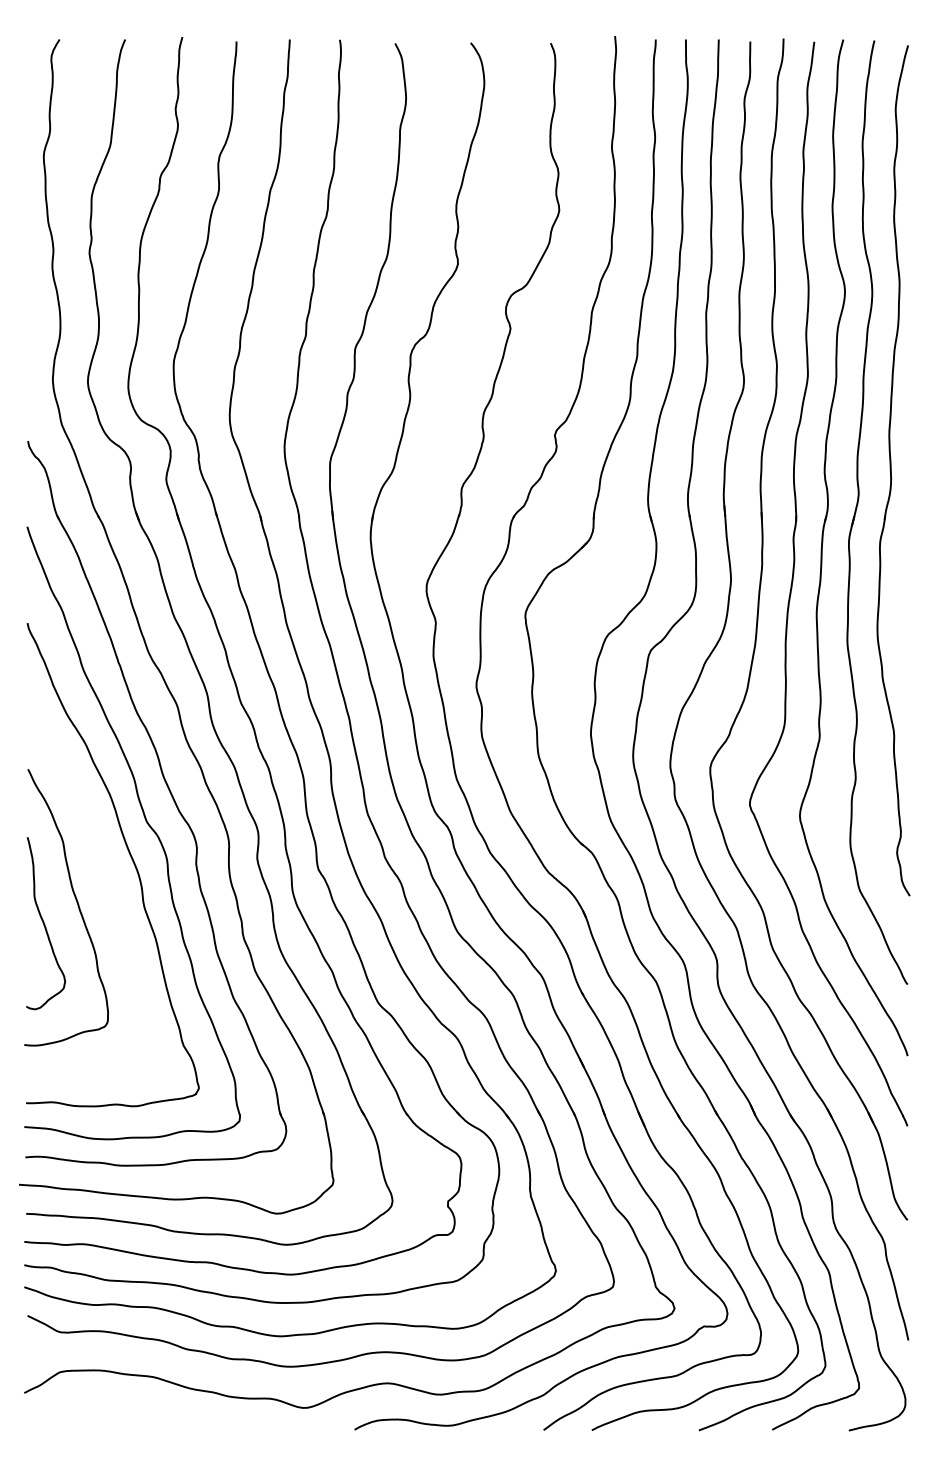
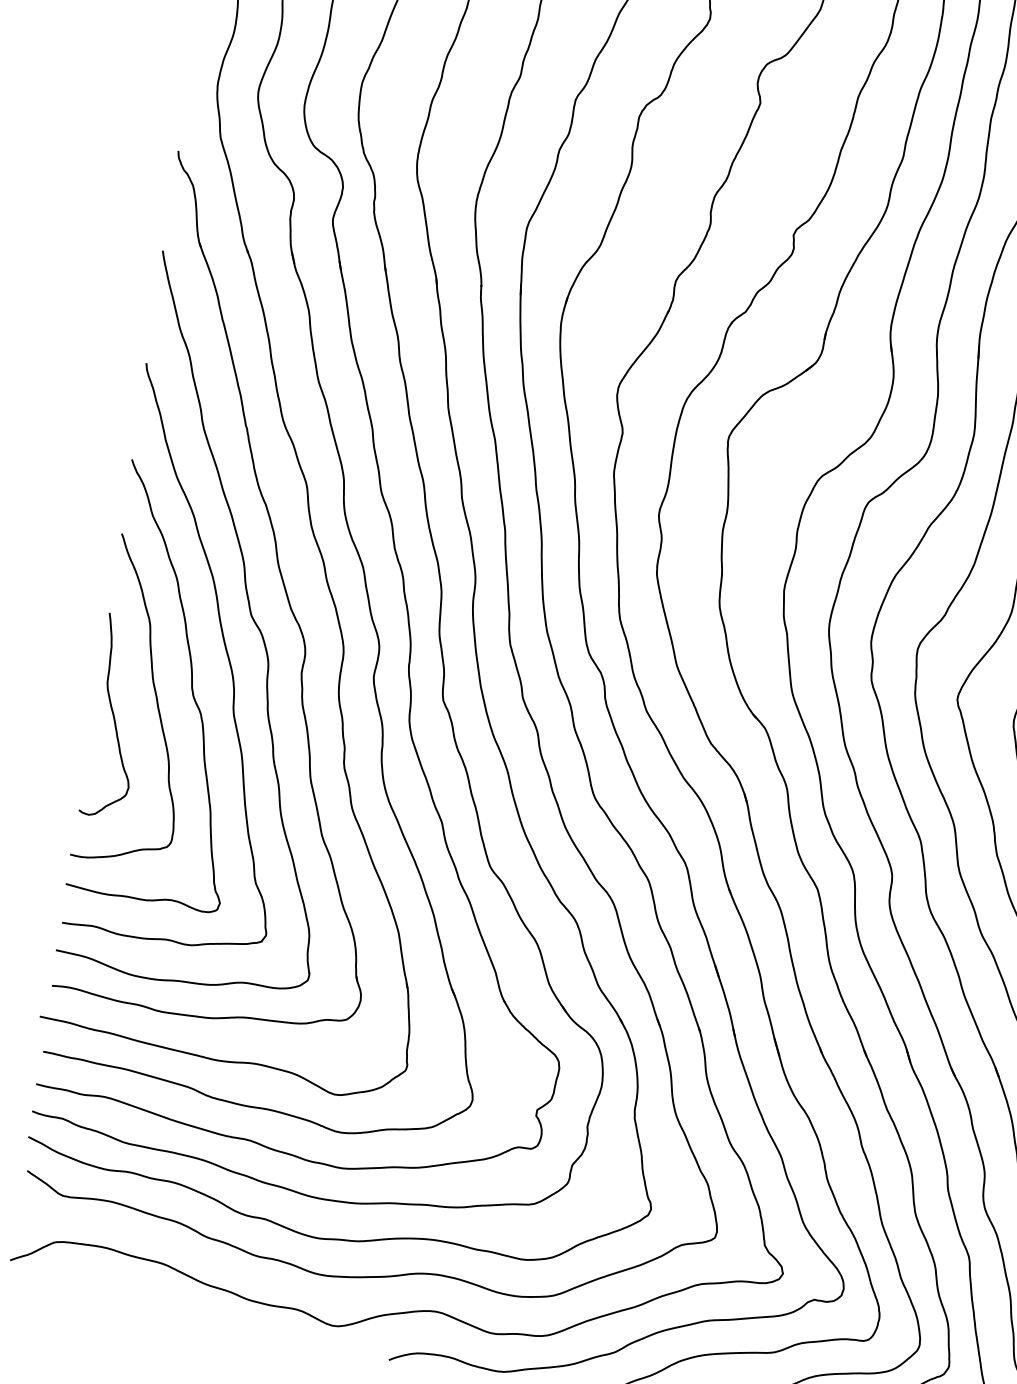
curve: (104, 887) -> (190, 684), added

